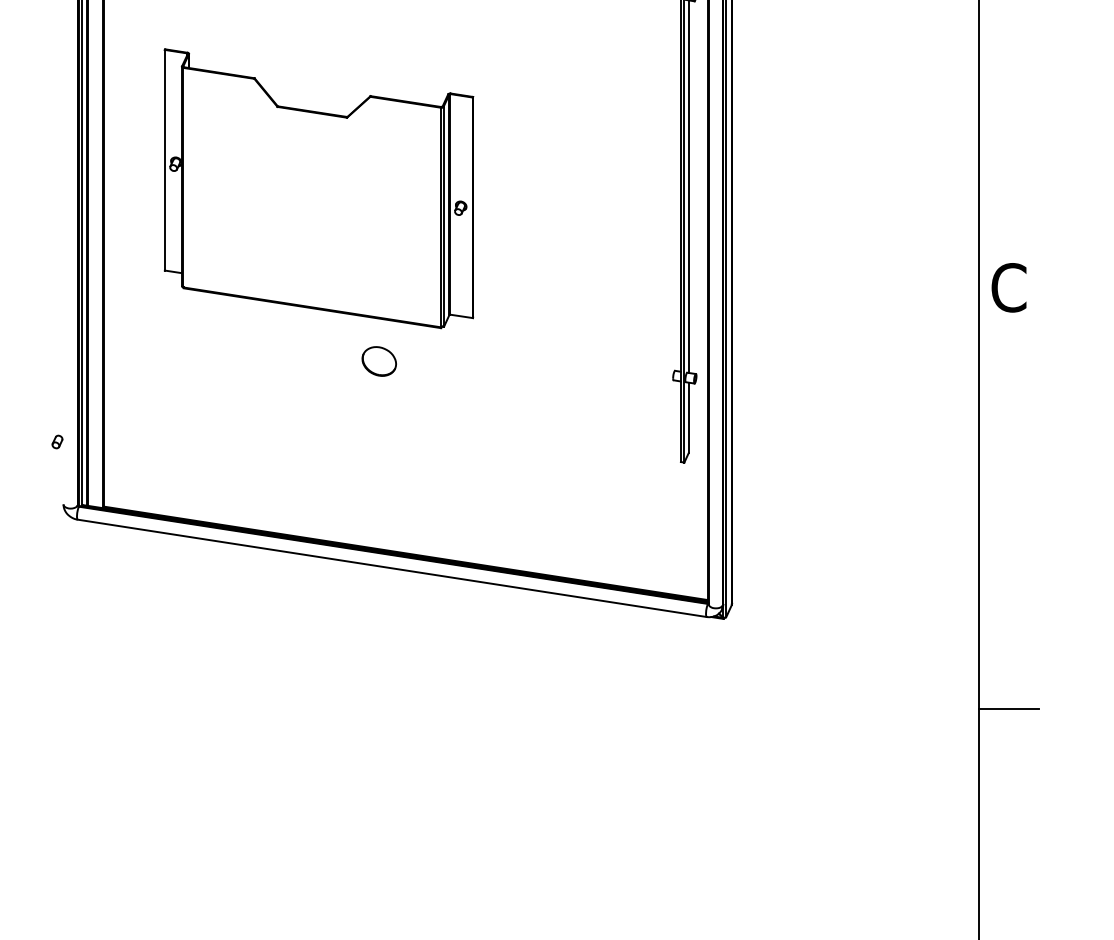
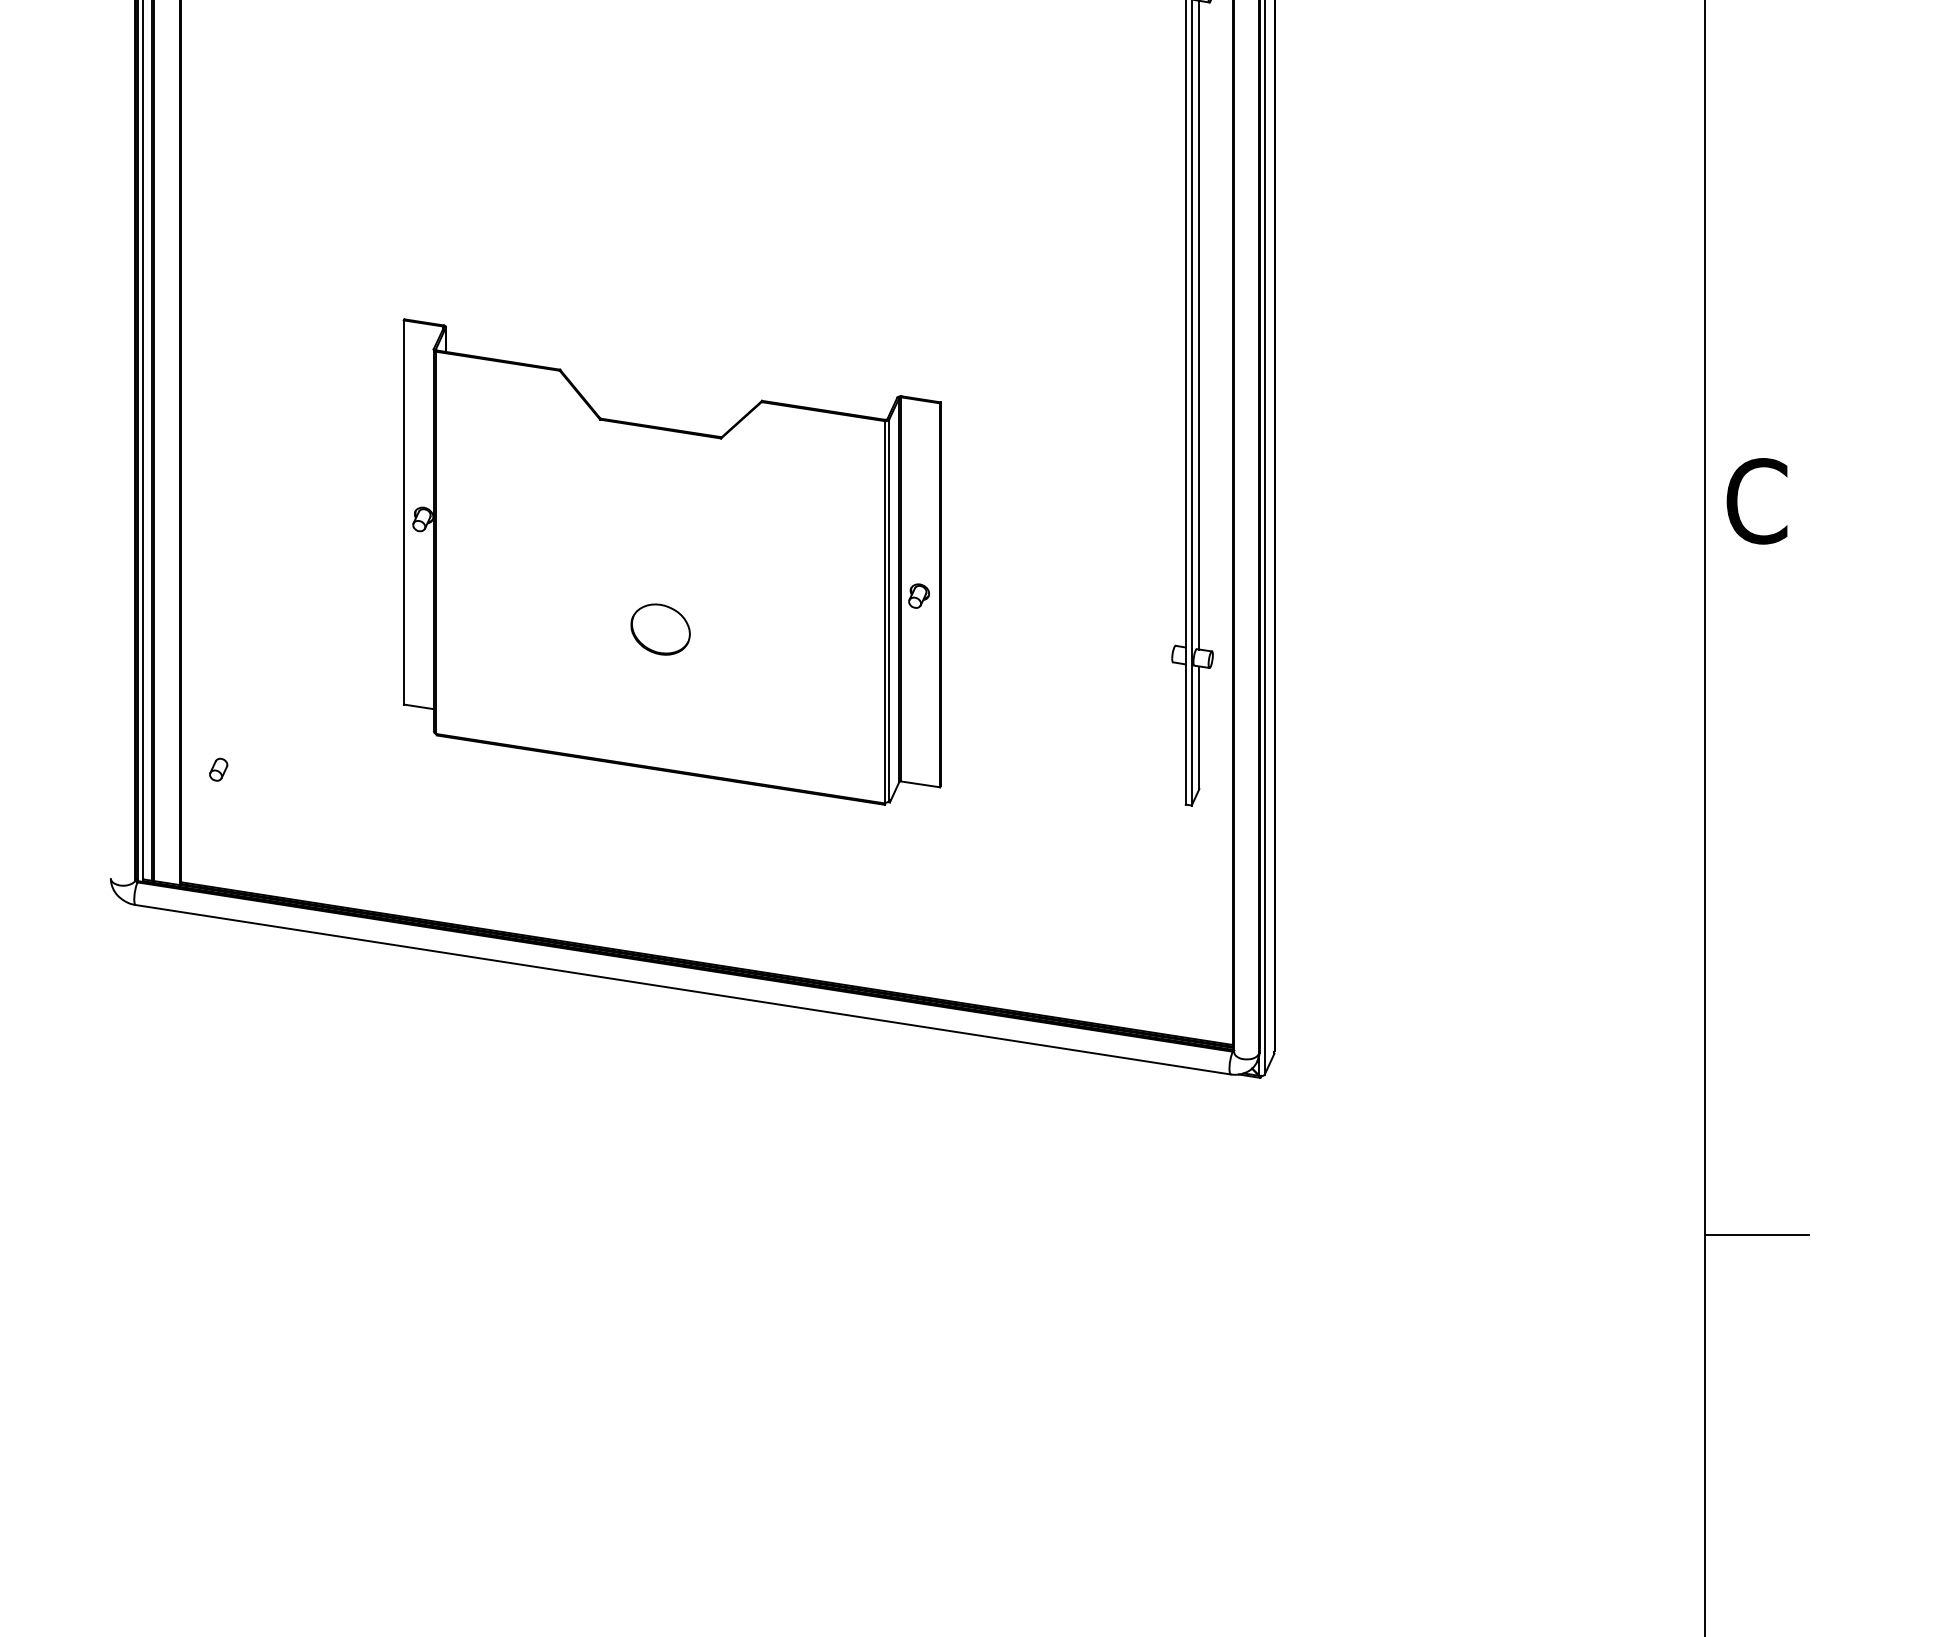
part: (318, 188) -> (671, 561), moved
part: (57, 441) -> (218, 768), moved

